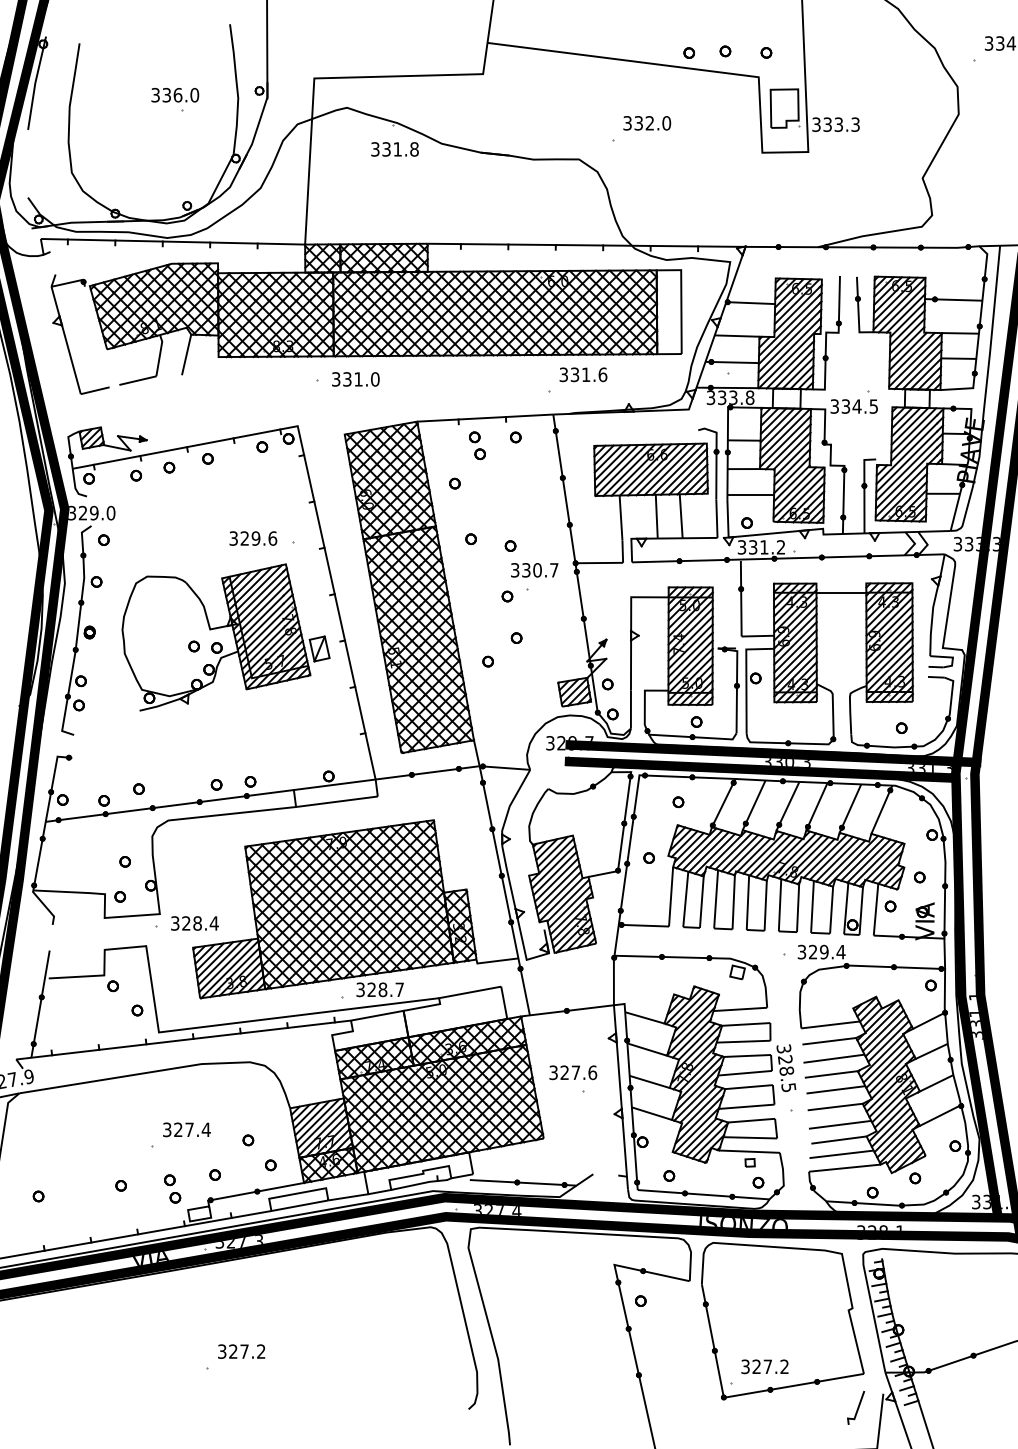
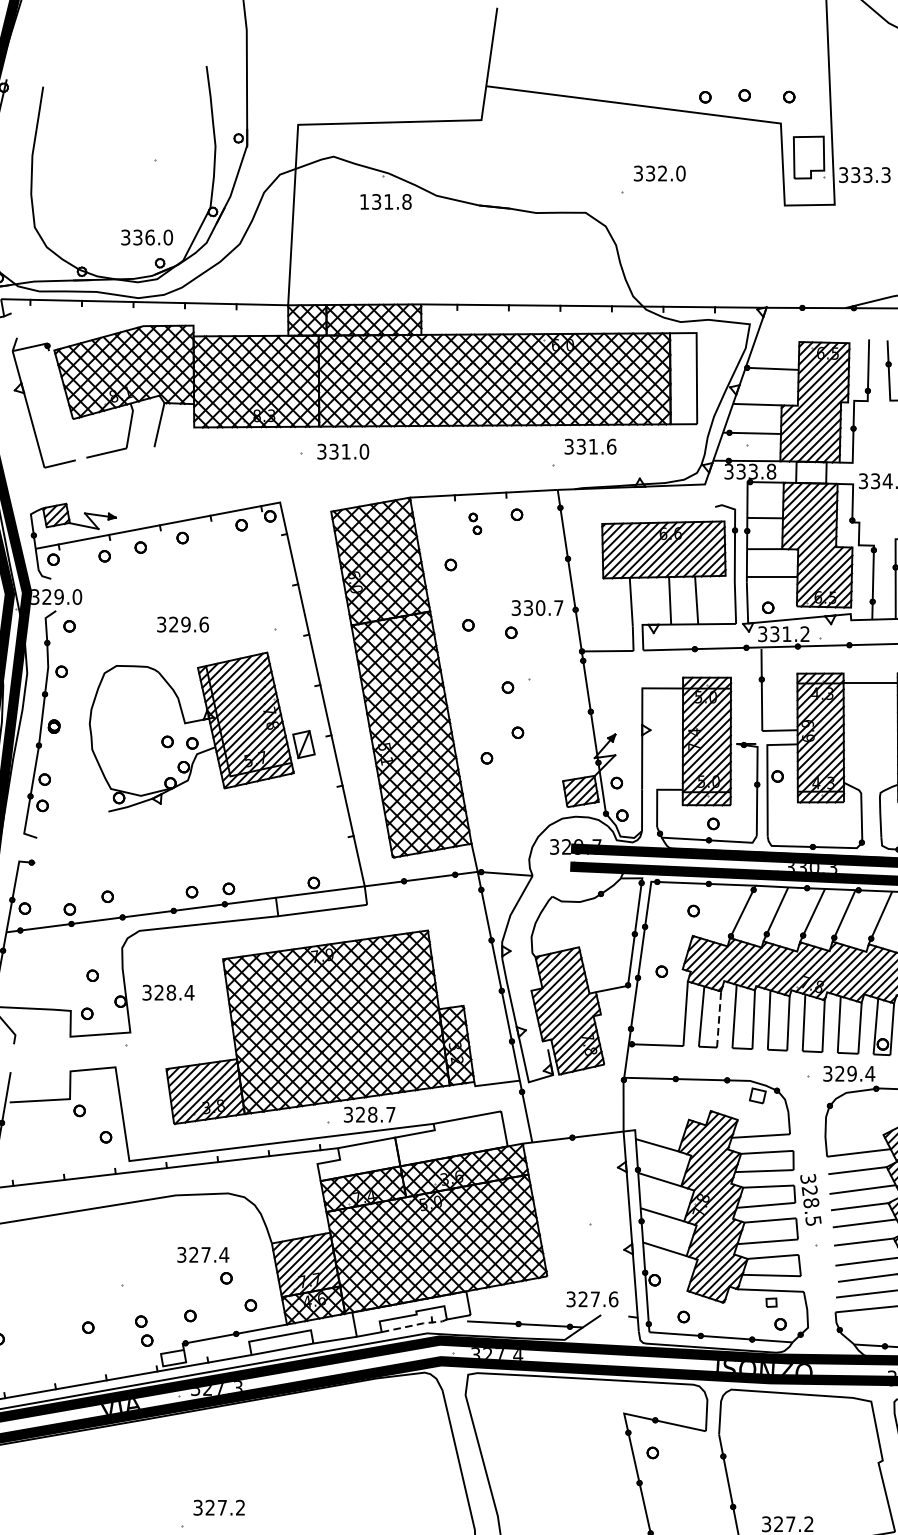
text: (175, 95) -> (147, 237), moved
text: (375, 149) -> (364, 202), 331.8 -> 131.8
part: (477, 445) -> (475, 523), size x0.7
text: (253, 538) -> (183, 624), moved
text: (534, 570) -> (537, 608), moved
line: (701, 902) -> (718, 1019), solid -> dashed
text: (194, 923) -> (168, 992), moved
text: (573, 1072) -> (592, 1299), moved
text: (186, 1129) -> (202, 1254), moved
line: (422, 1183) -> (415, 1325), solid -> dashed

